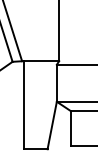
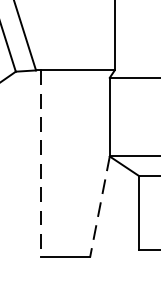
line: (24, 105) -> (41, 164), solid -> dashed
line: (52, 126) -> (100, 208), solid -> dashed

